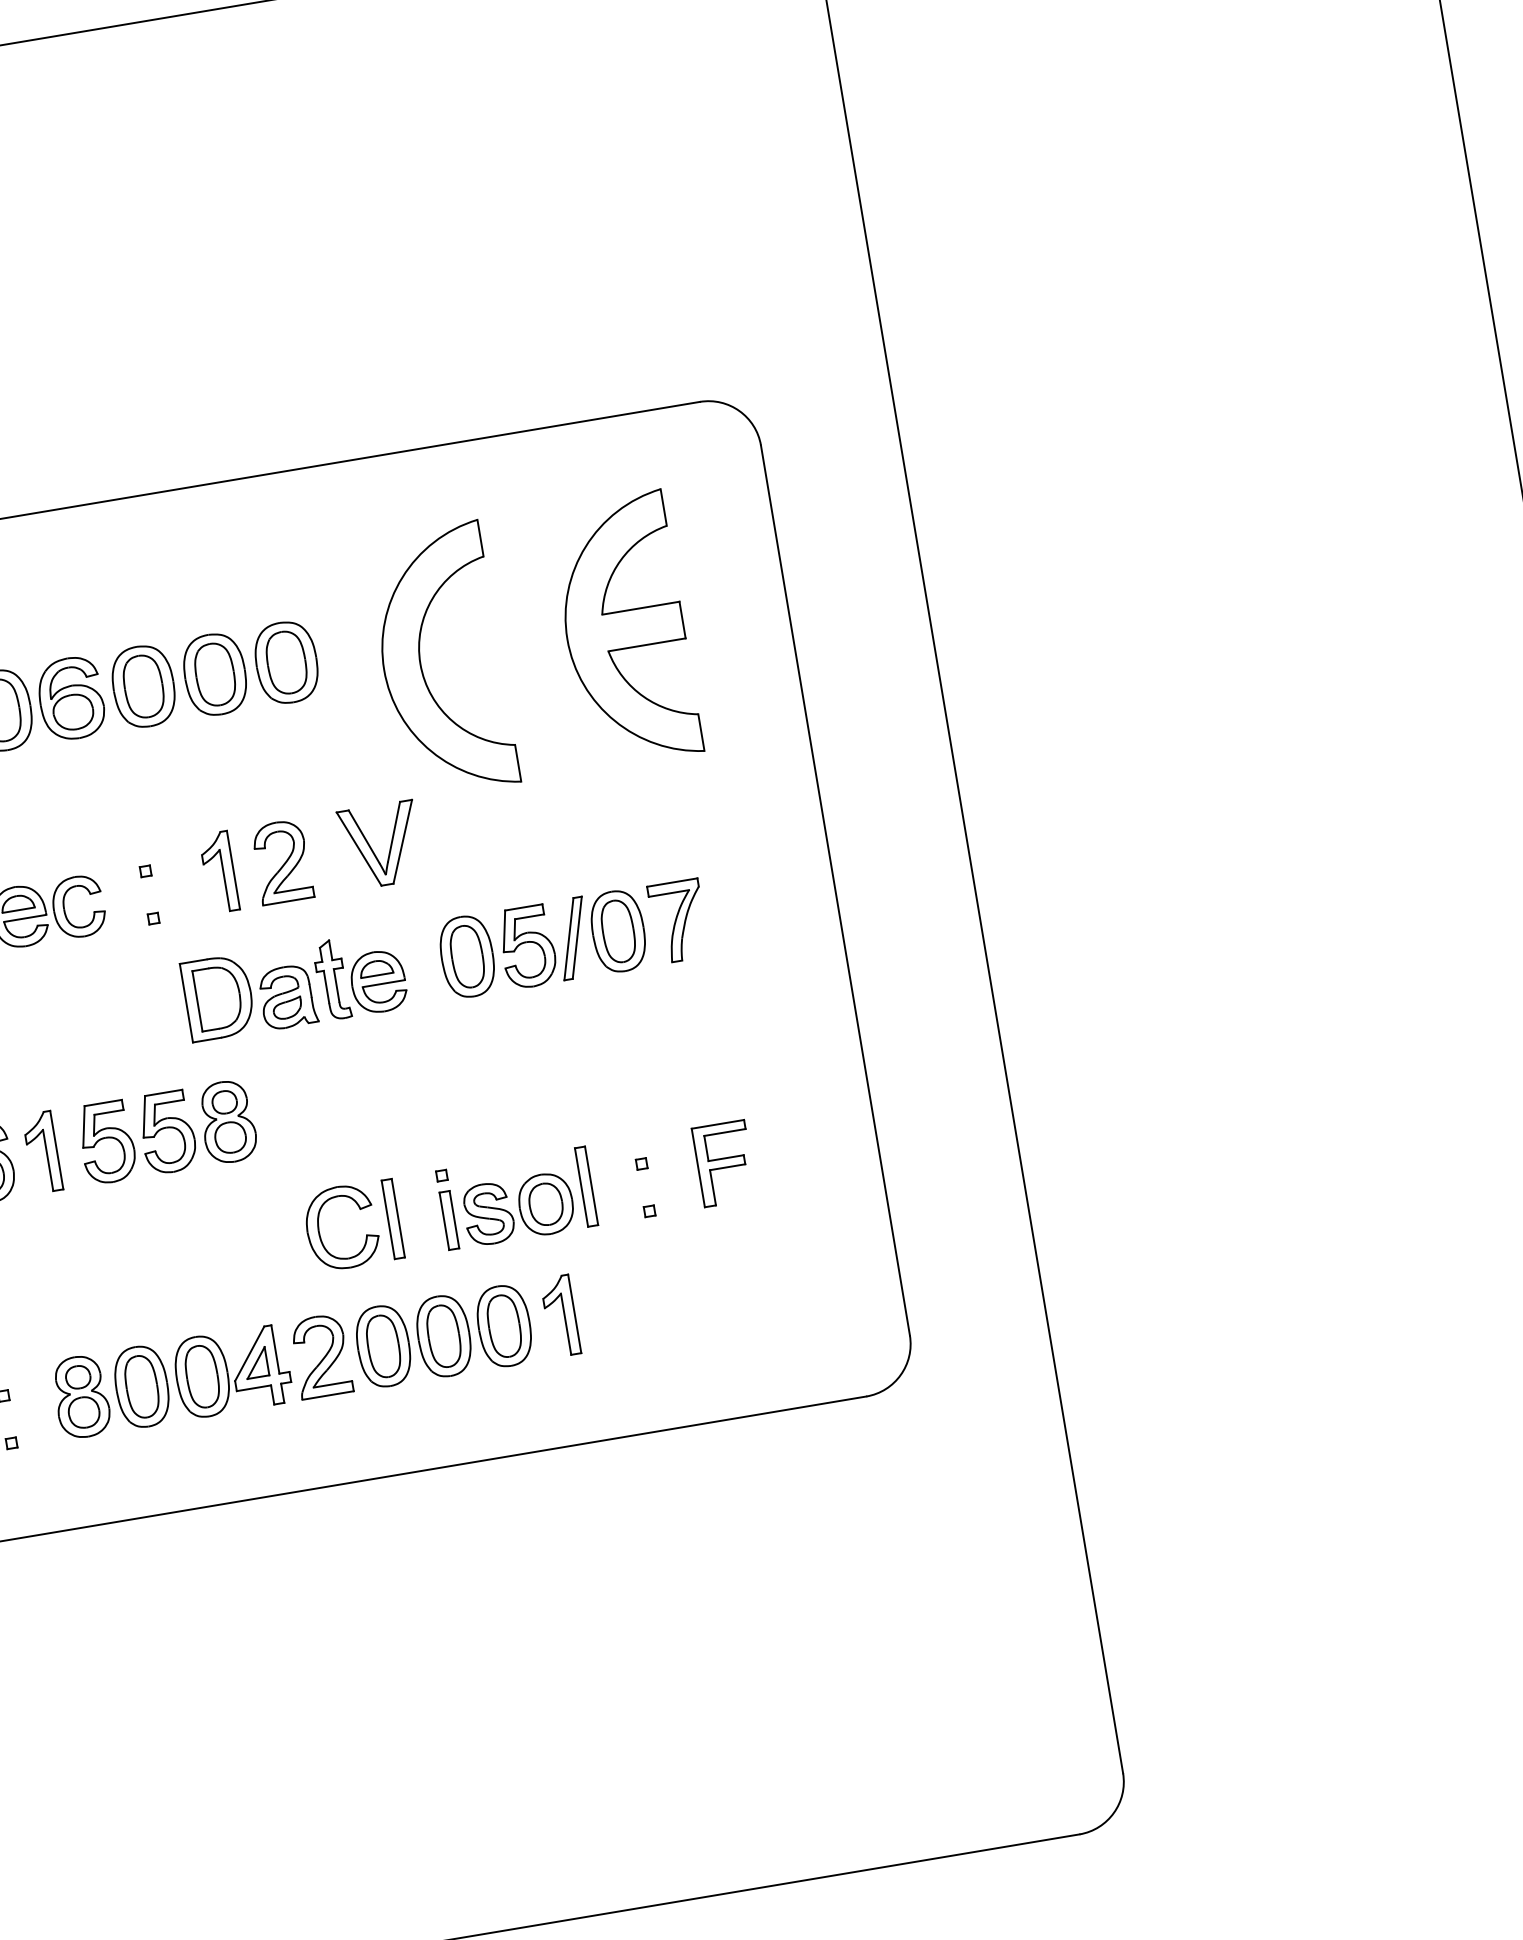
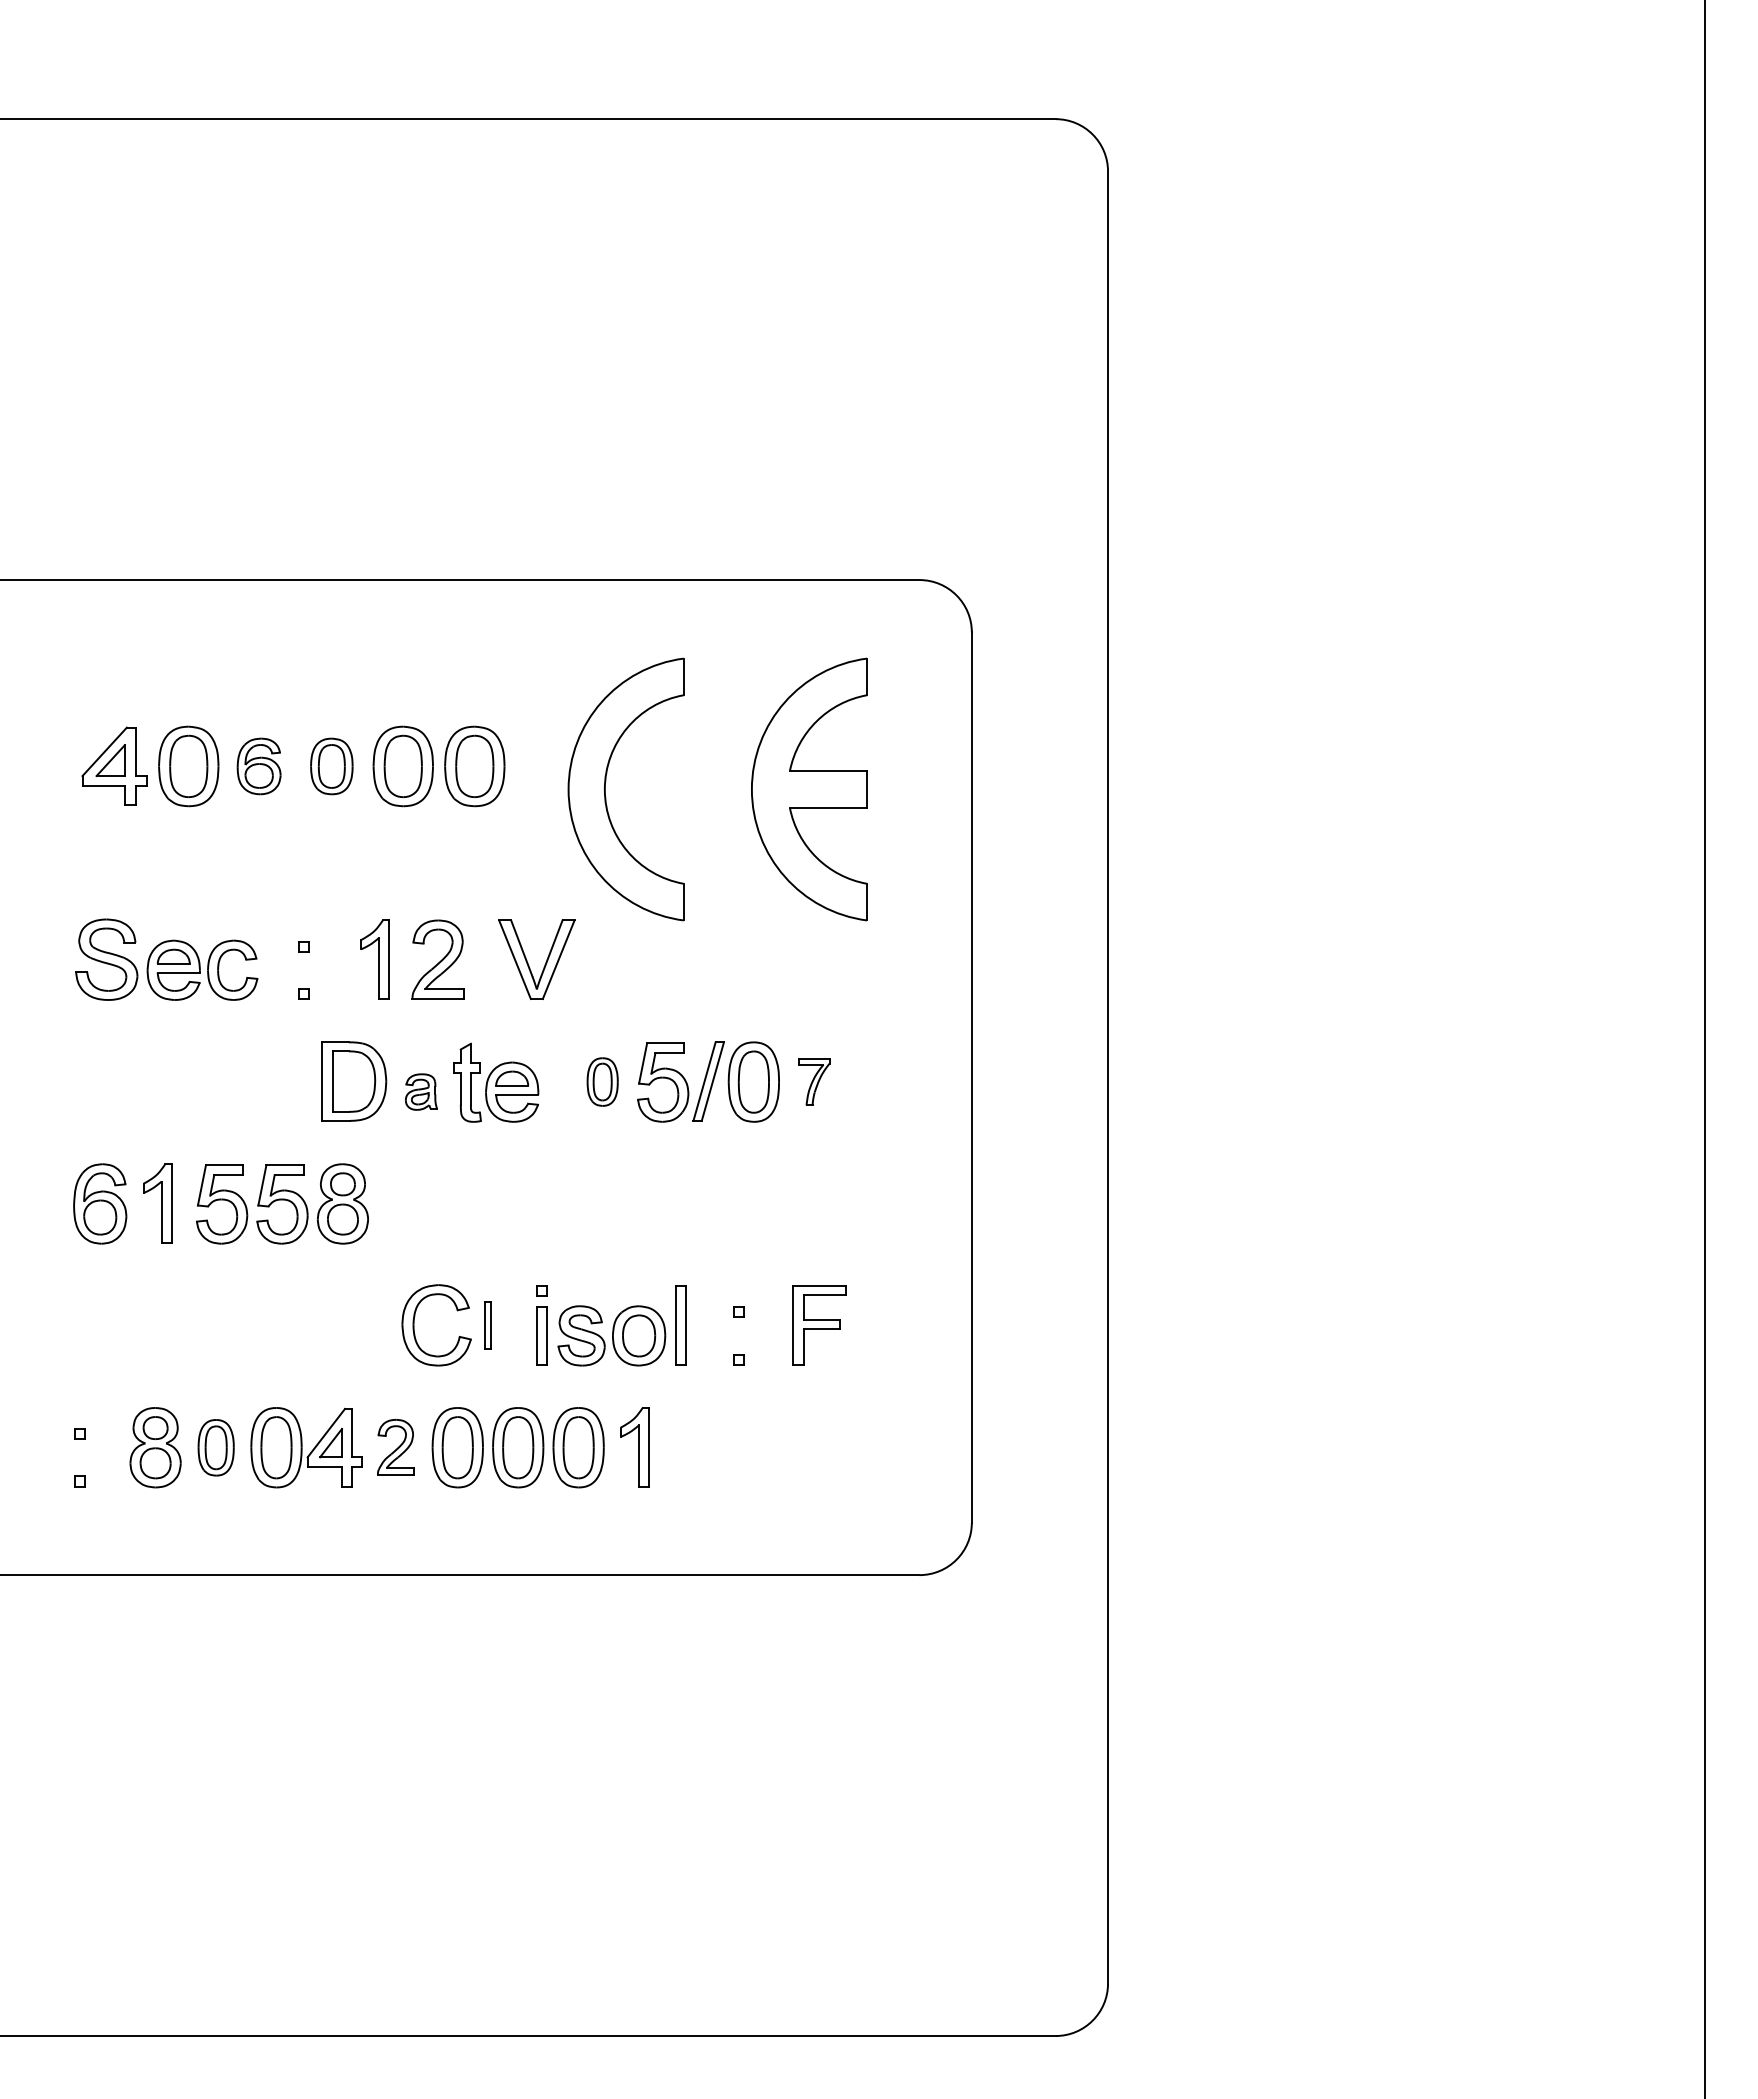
part: (143, 686) -> (331, 766), size x0.7
part: (70, 698) -> (258, 766), size x0.7
part: (678, 920) -> (814, 1081), size x0.6
part: (466, 956) -> (602, 1081), size x0.6
part: (287, 996) -> (421, 1091), size x0.6
part: (392, 1219) -> (487, 1325), size x0.6
part: (321, 1356) -> (395, 1447), size x0.7
part: (142, 1386) -> (216, 1447), size x0.7

